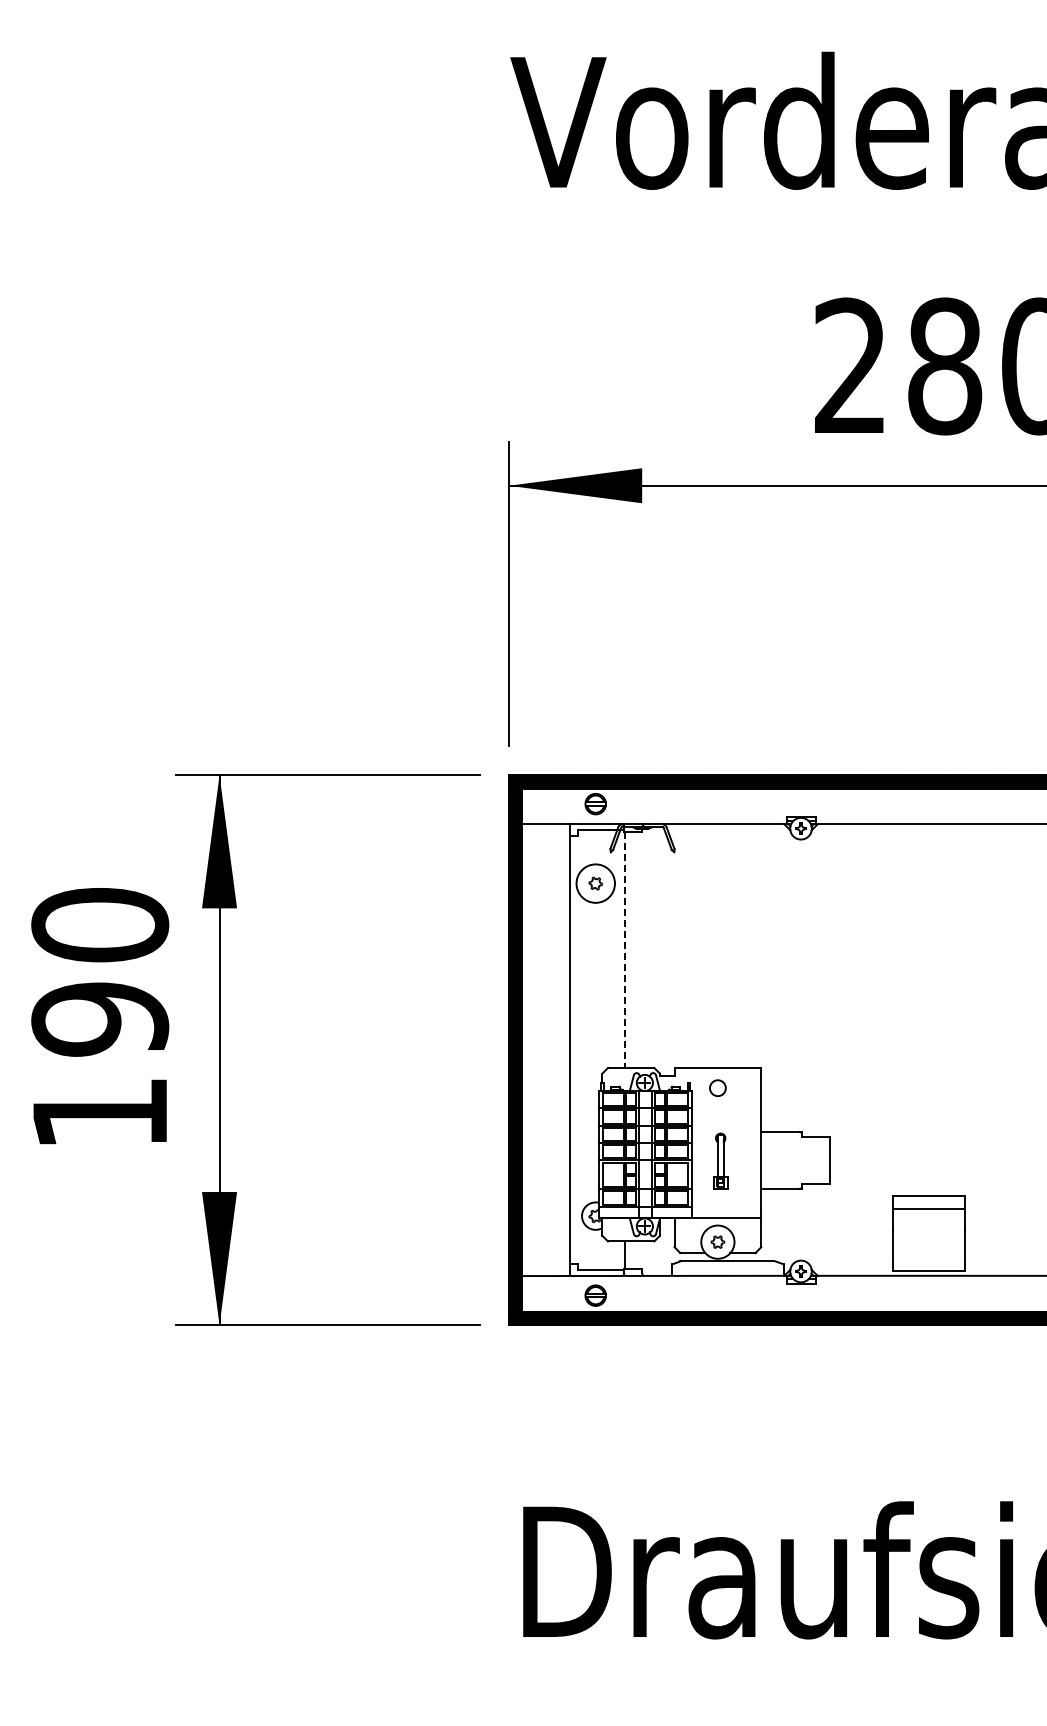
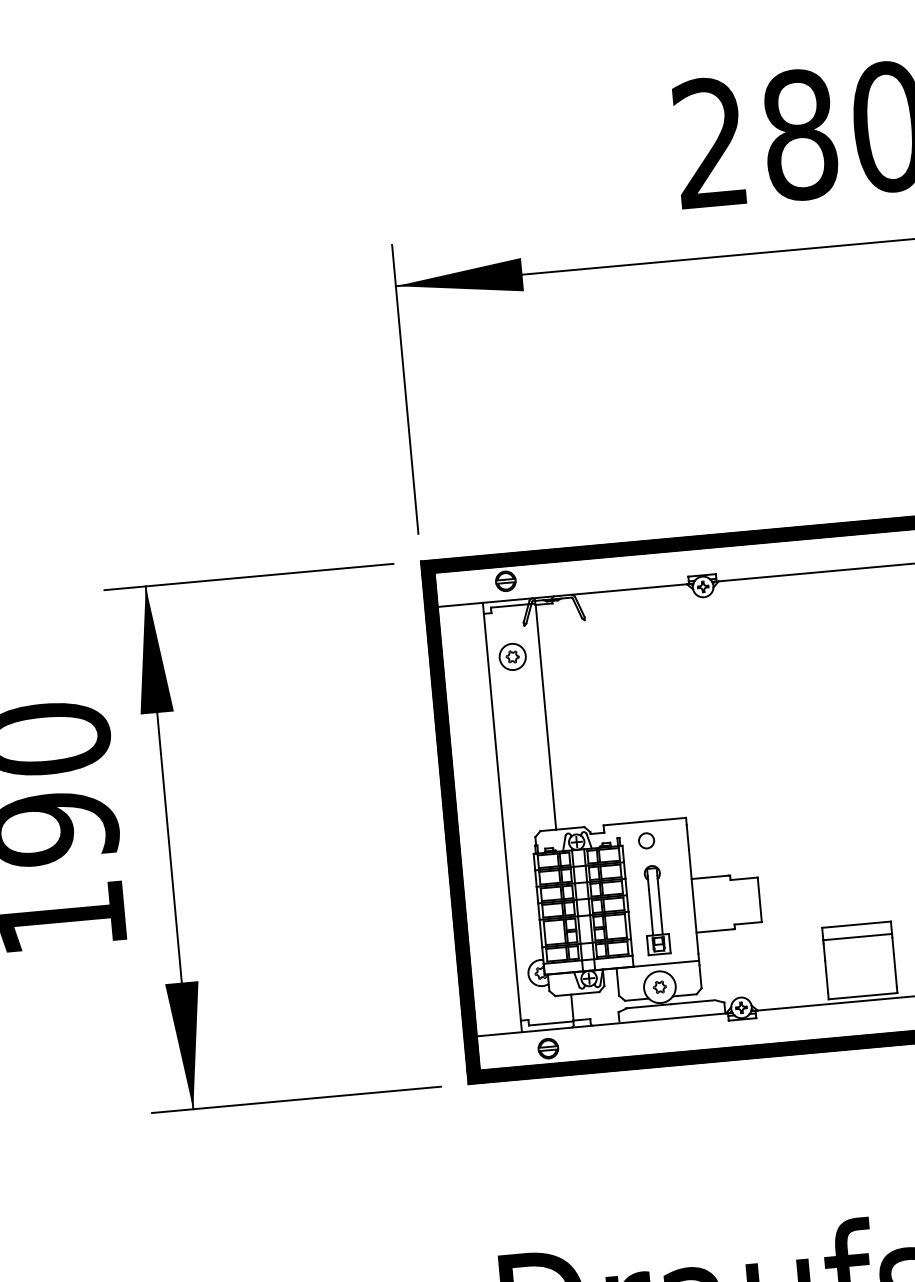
circle: (595, 883) -> (512, 656), size x0.71
line: (624, 950) -> (545, 718), dashed -> solid
part: (720, 1161) -> (655, 910), size x1.67

